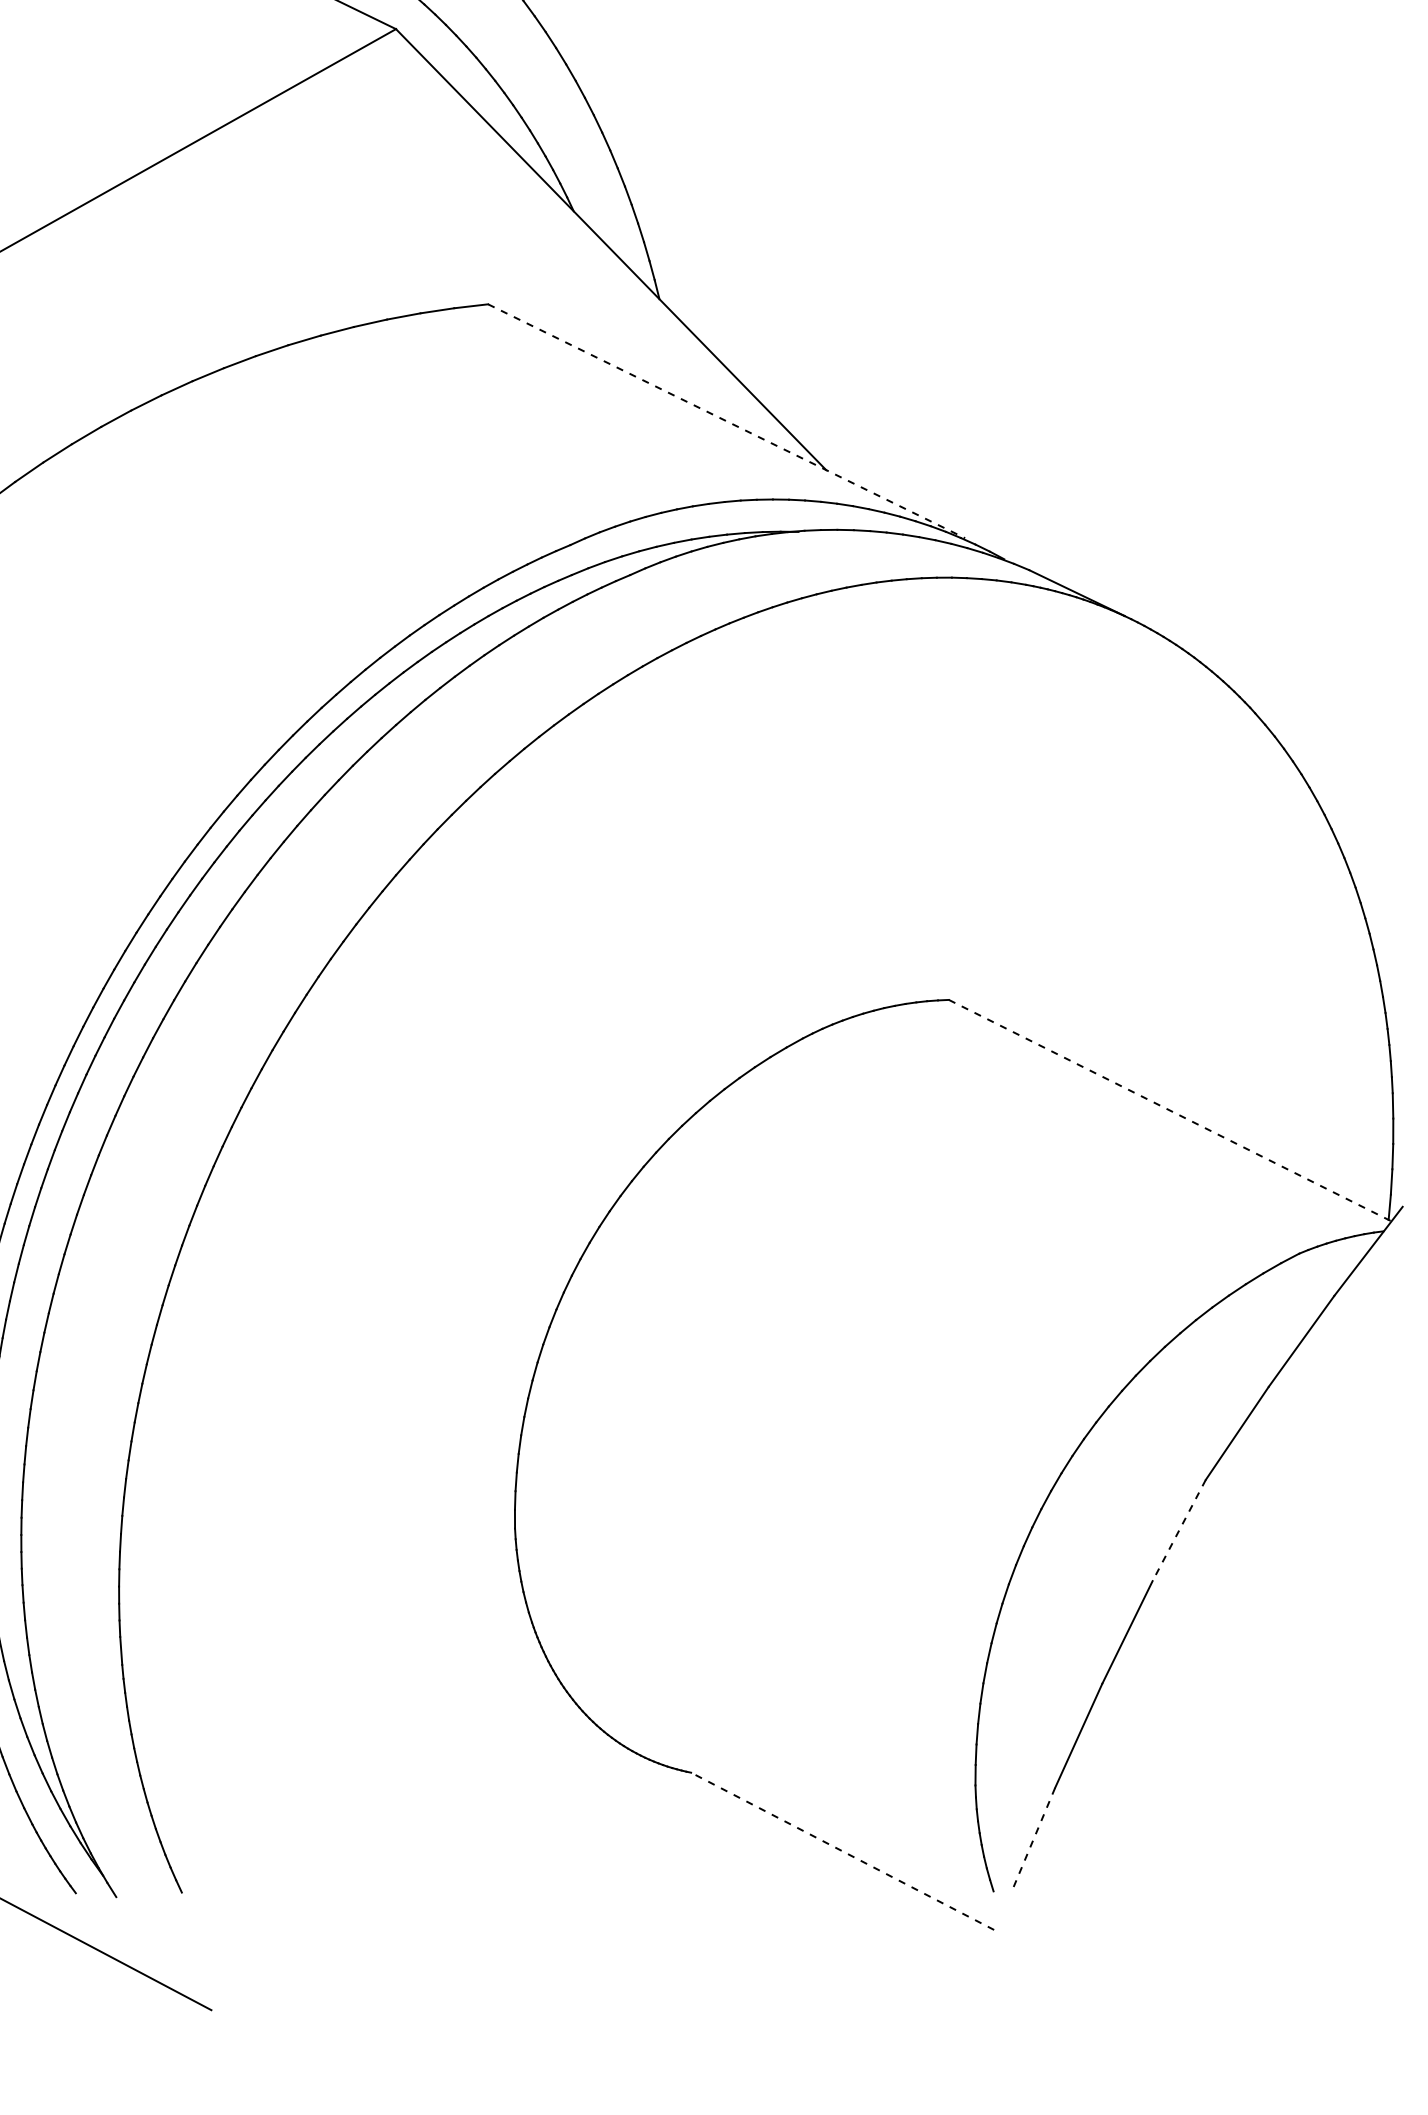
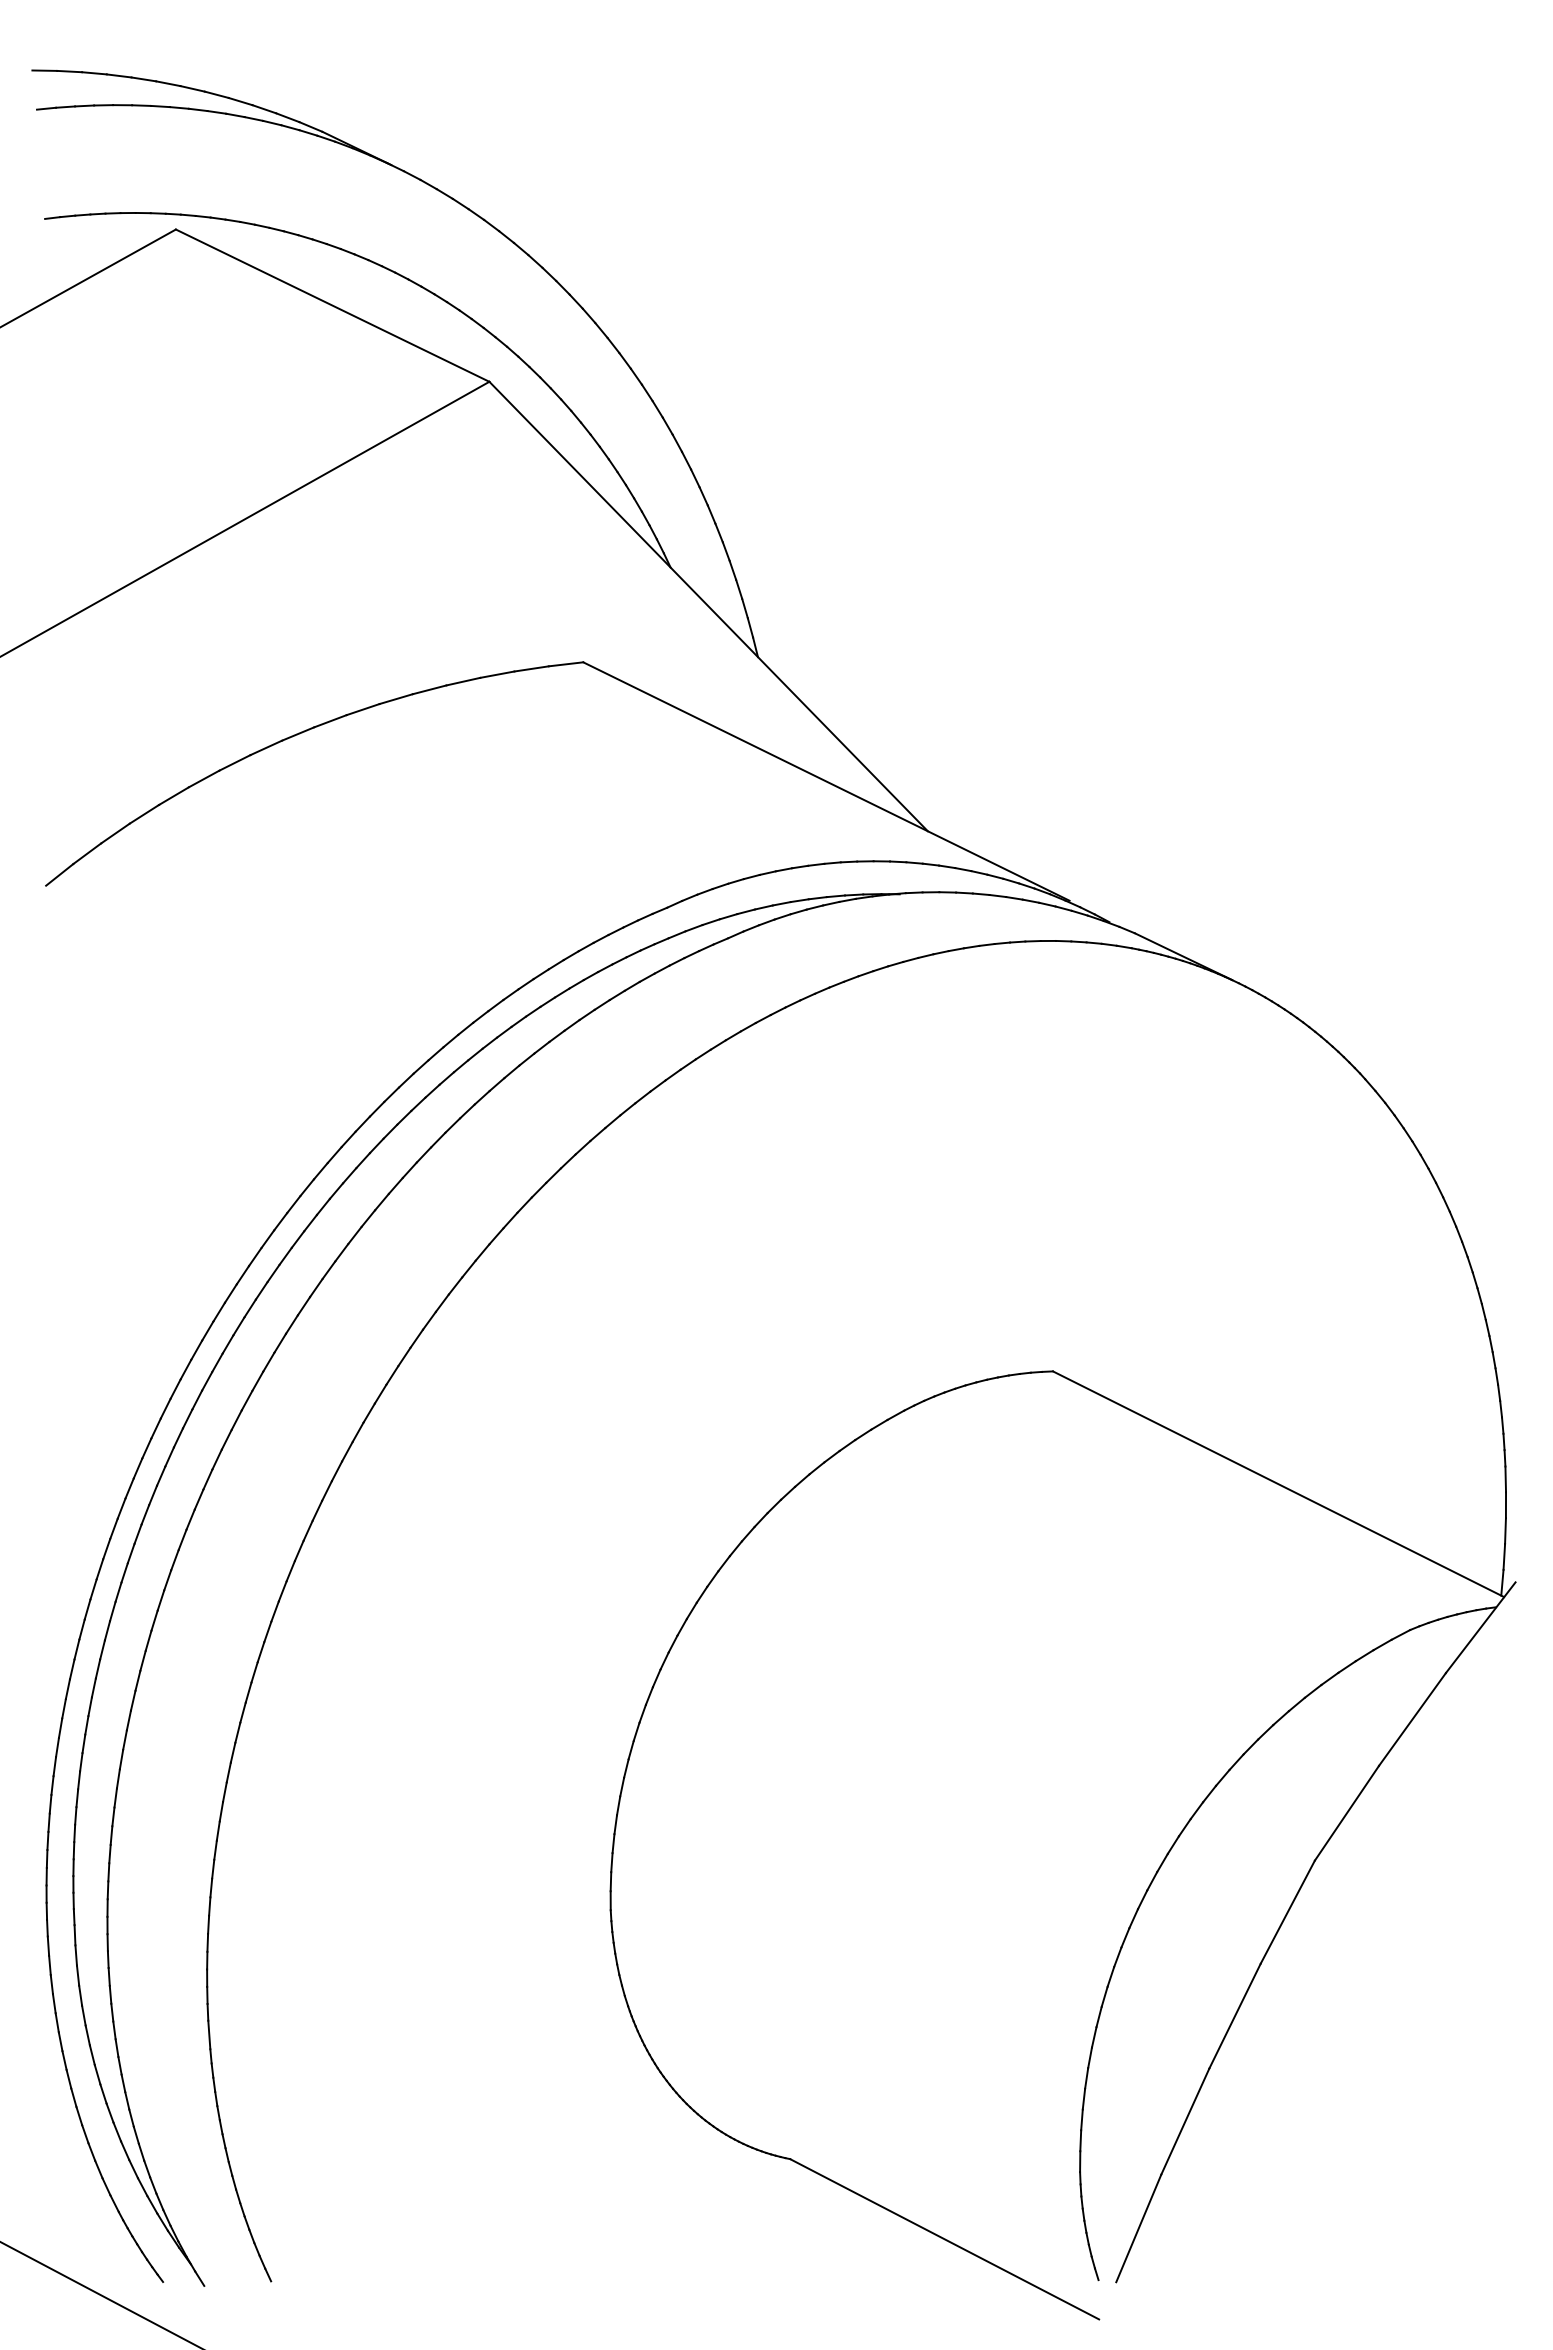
line: (726, 421) -> (826, 781), dashed -> solid
line: (1171, 1110) -> (1279, 1484), dashed -> solid
line: (1178, 1530) -> (1287, 1912), dashed -> solid
line: (1032, 1840) -> (1138, 2228), dashed -> solid
line: (842, 1851) -> (944, 2239), dashed -> solid

